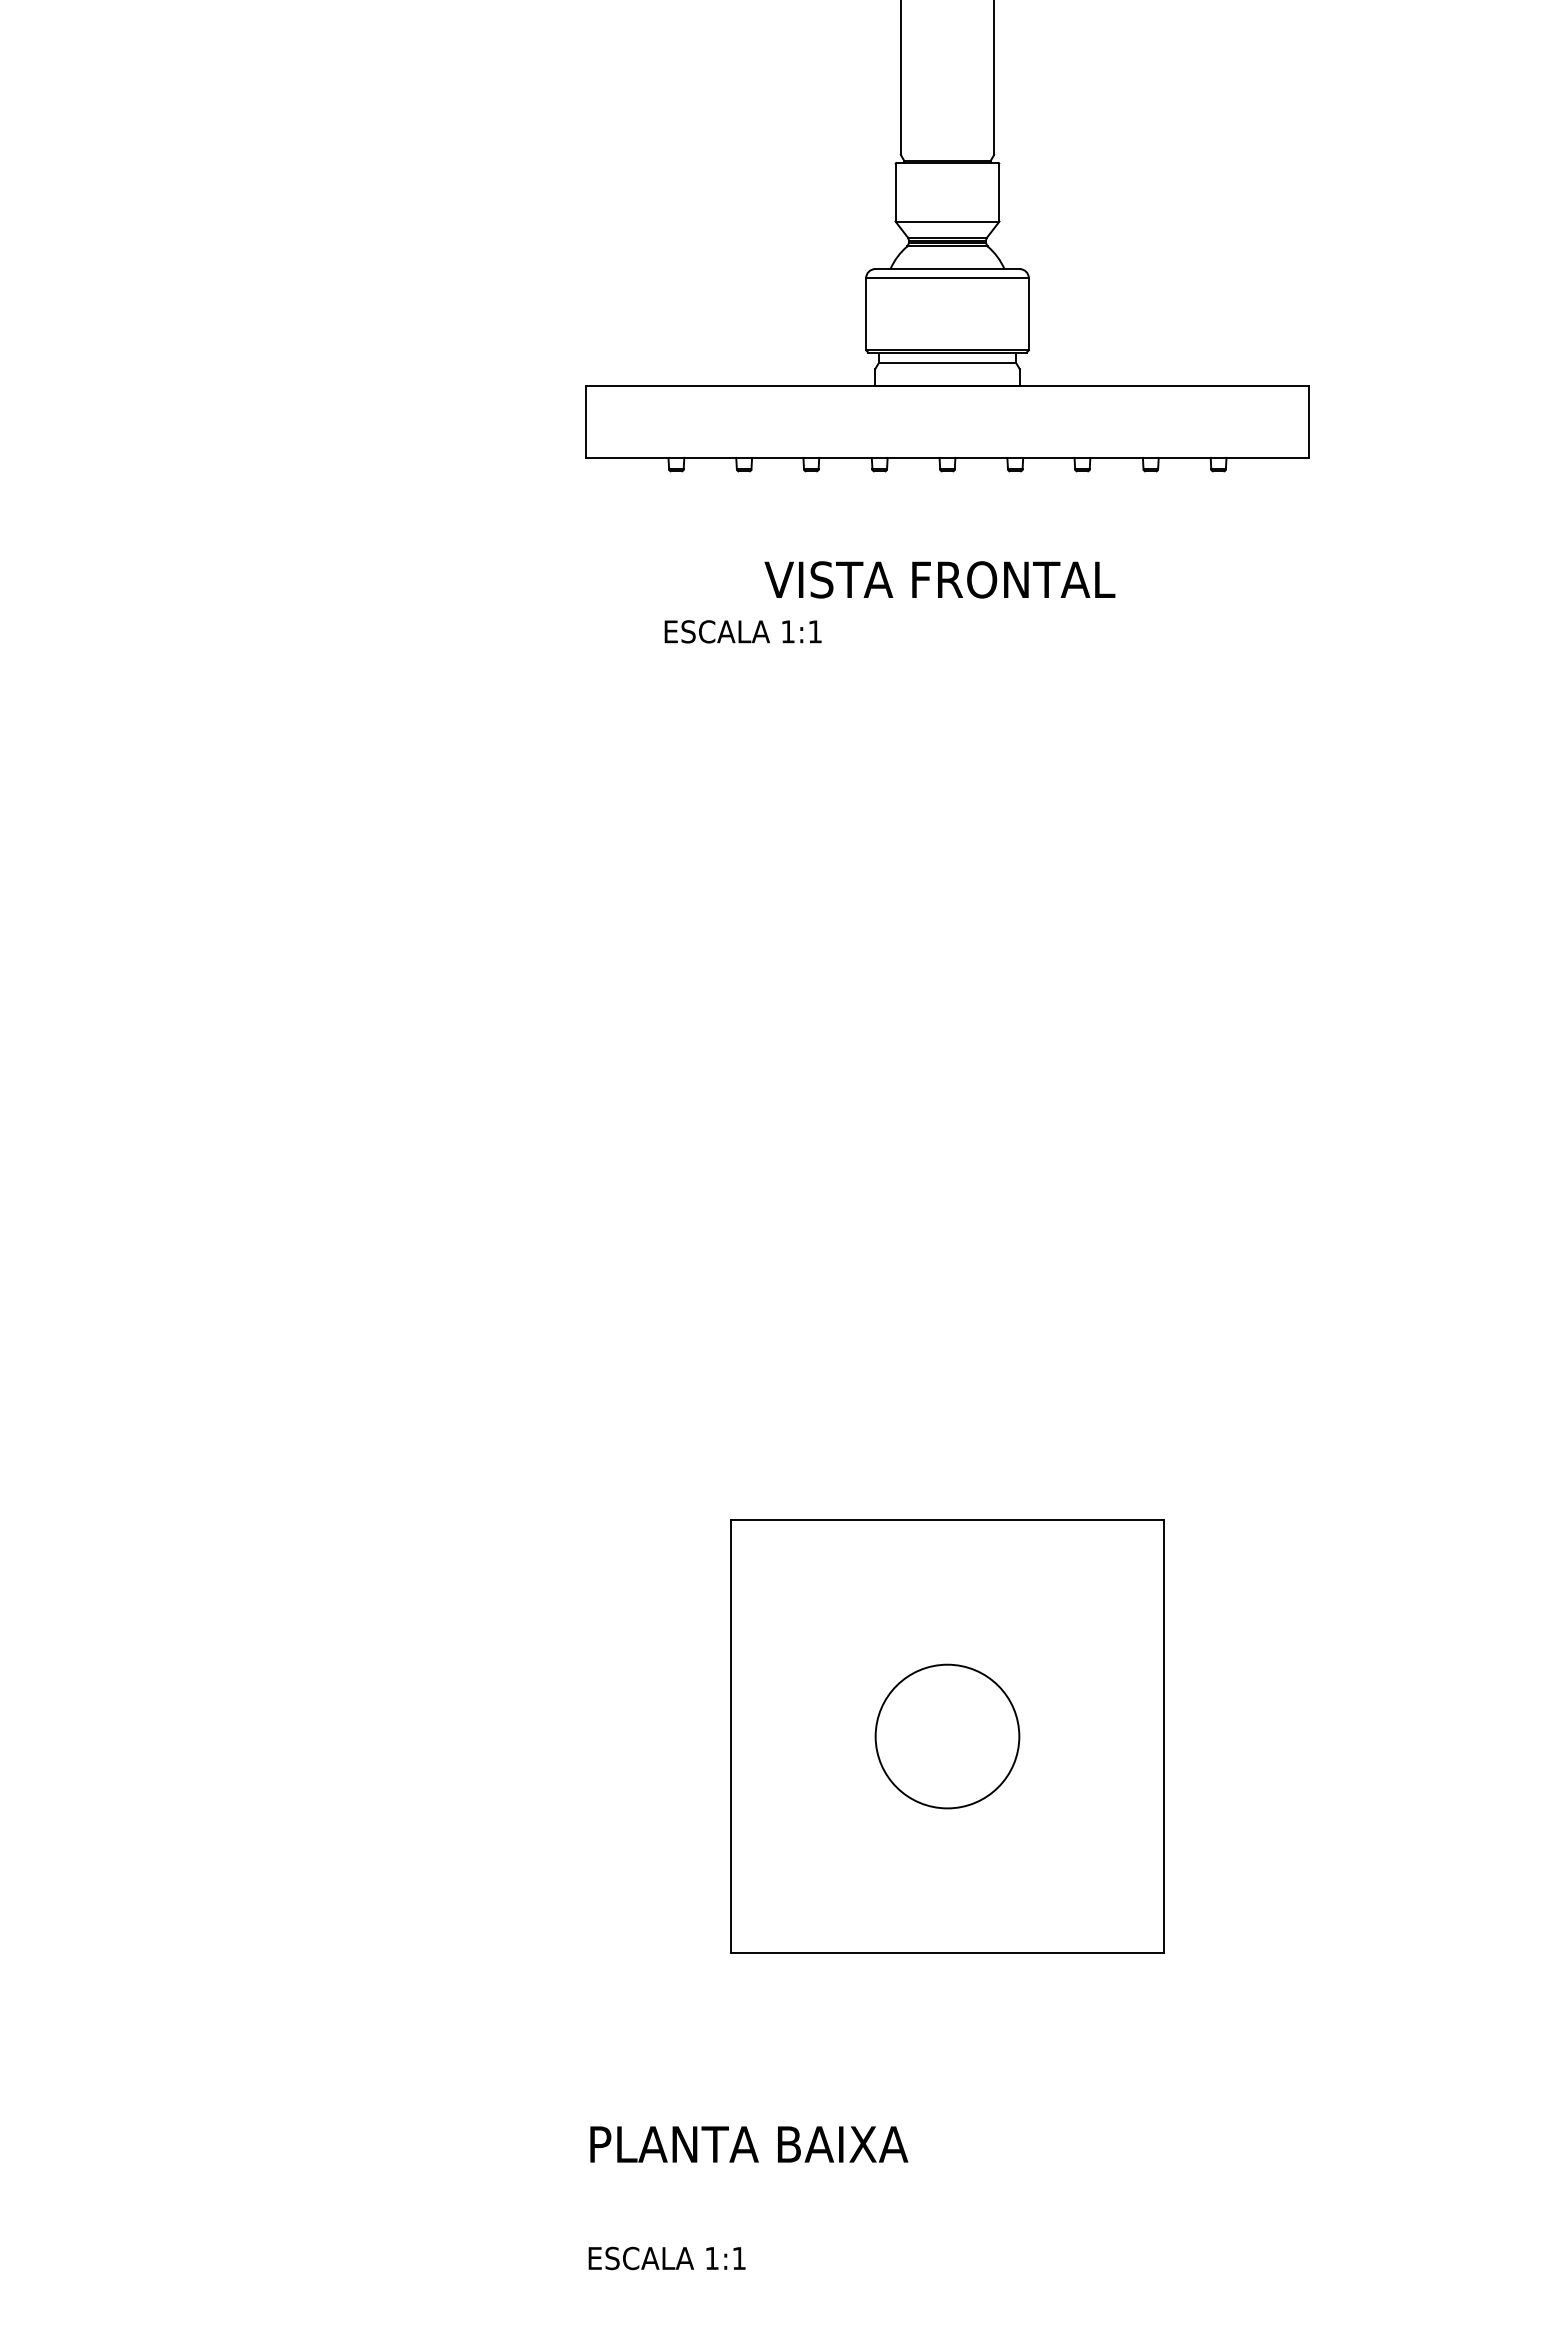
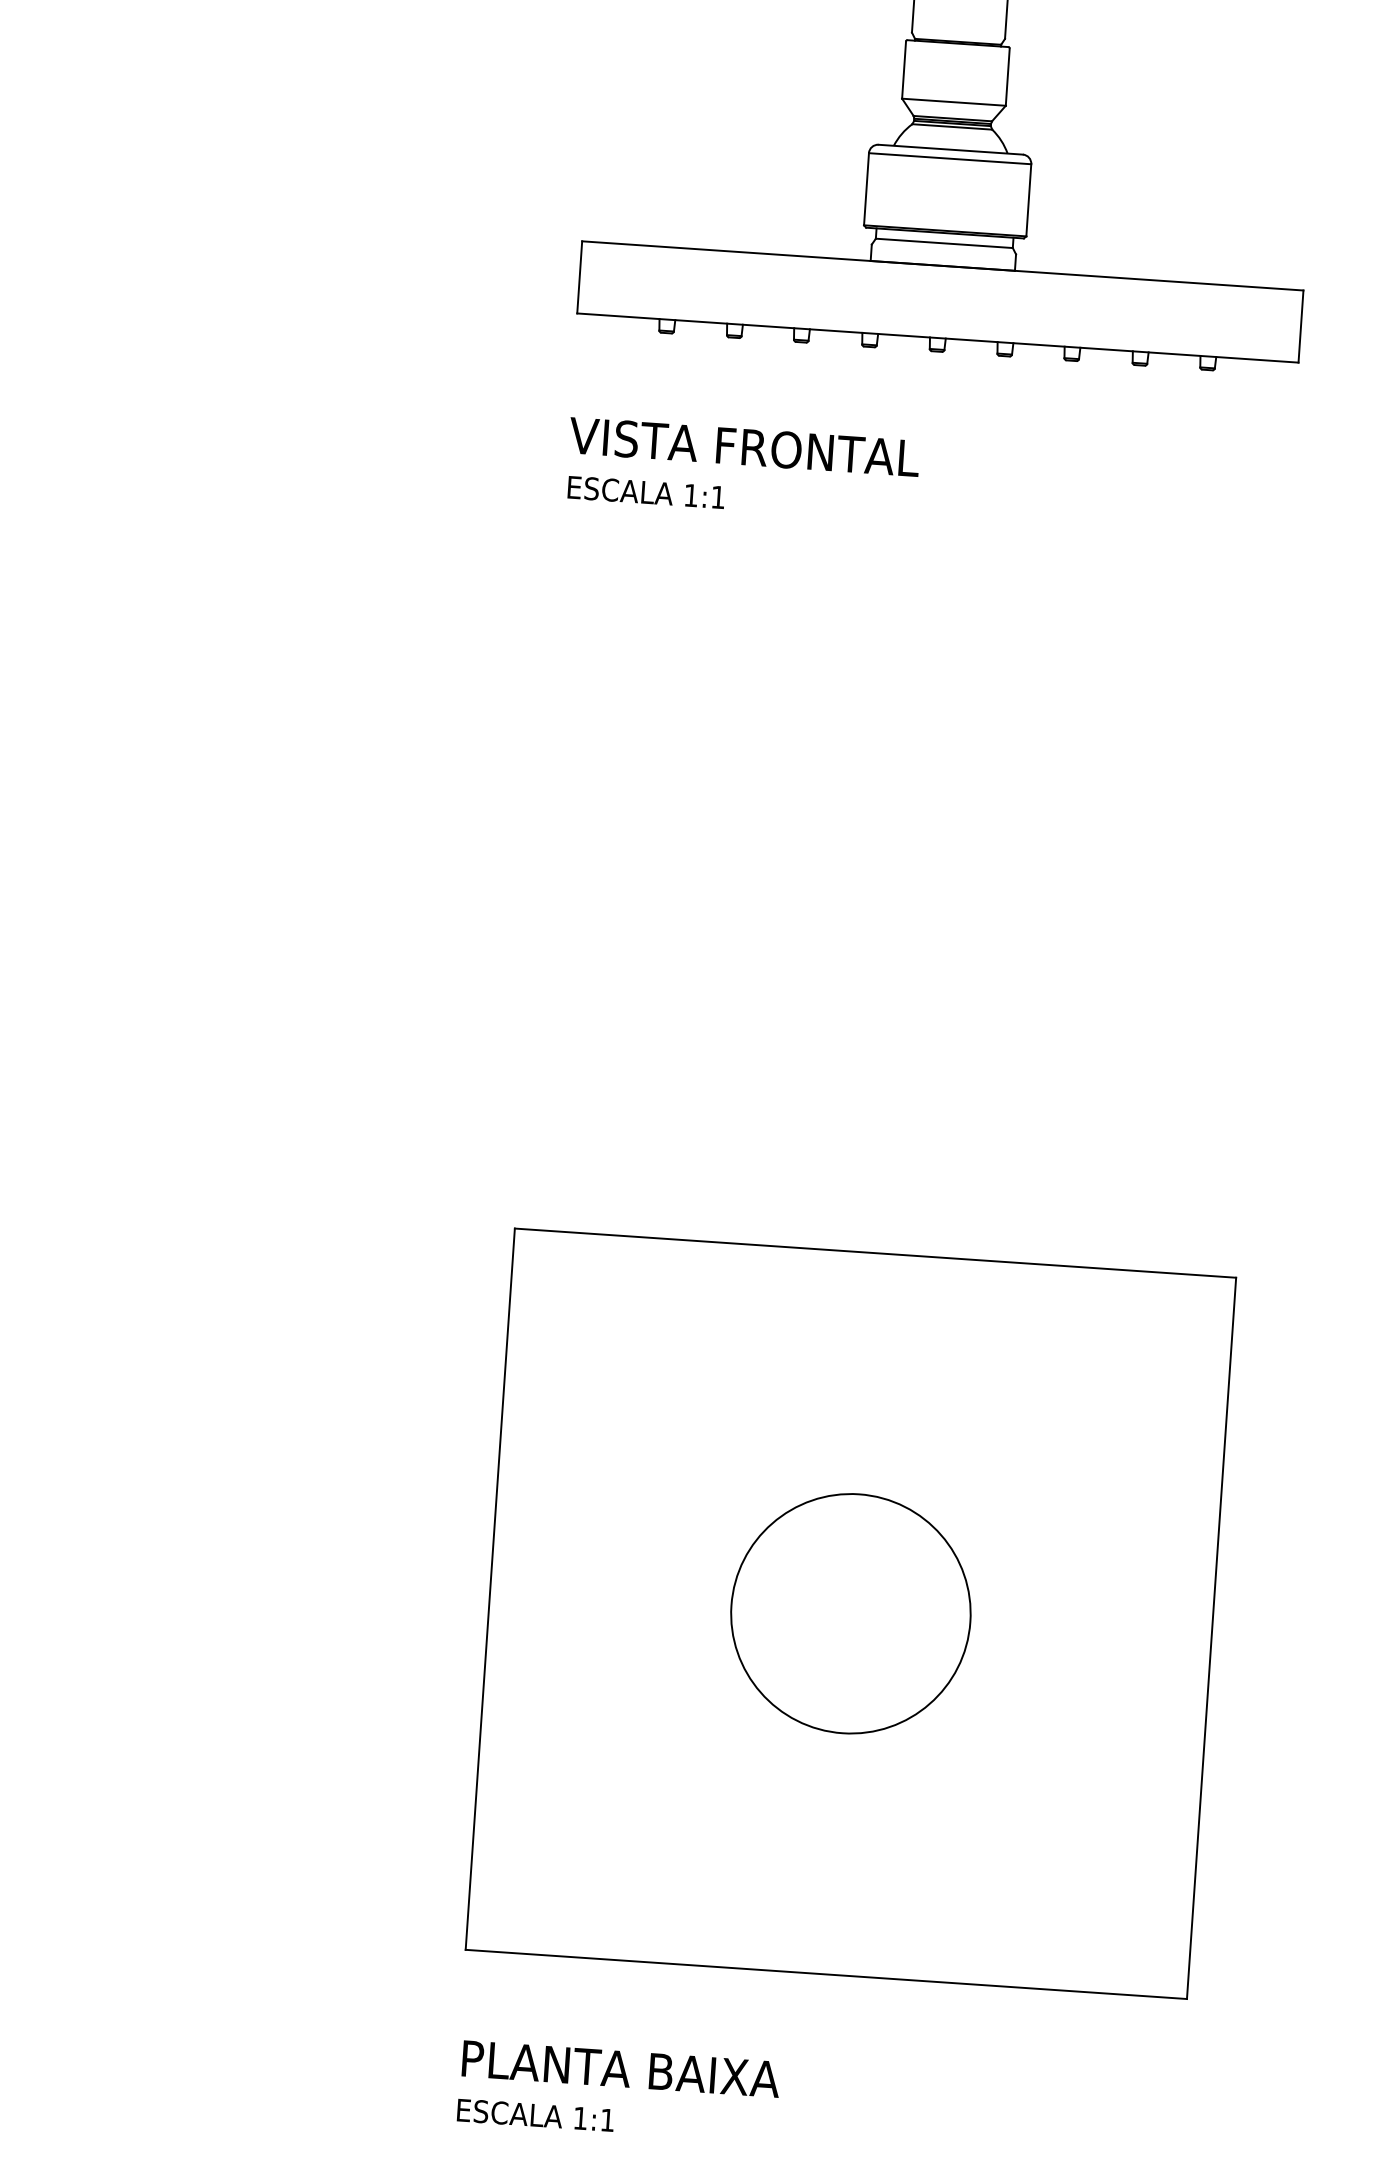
text: (939, 579) -> (744, 446), moved
text: (742, 631) -> (645, 492), moved
part: (947, 1736) -> (850, 1613), size x1.67
text: (749, 2144) -> (621, 2069), moved

